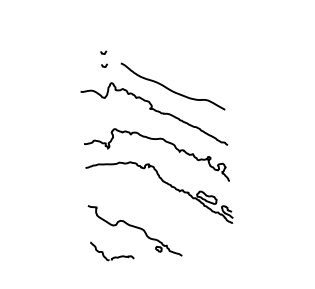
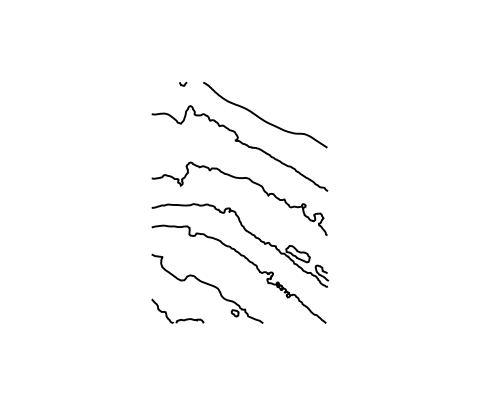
curve: (104, 52) -> (184, 67), removed
curve: (167, 207) -> (249, 262), added

